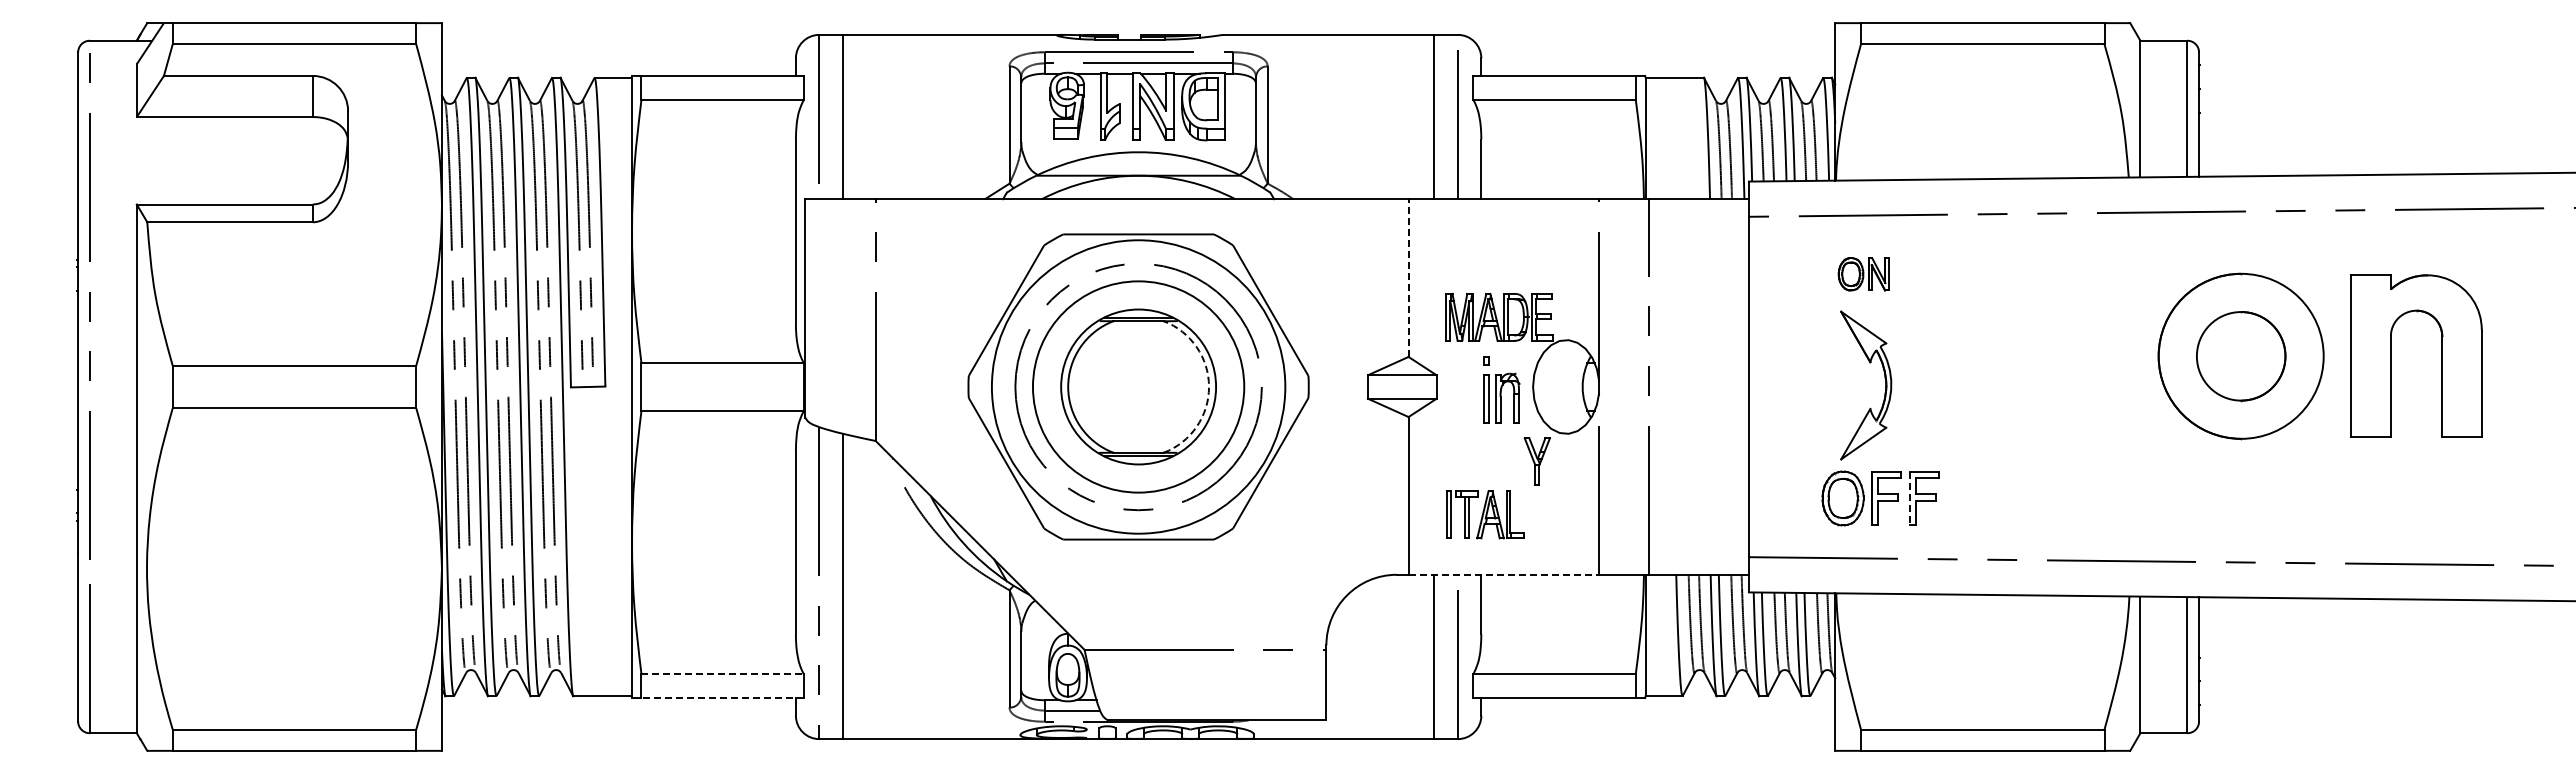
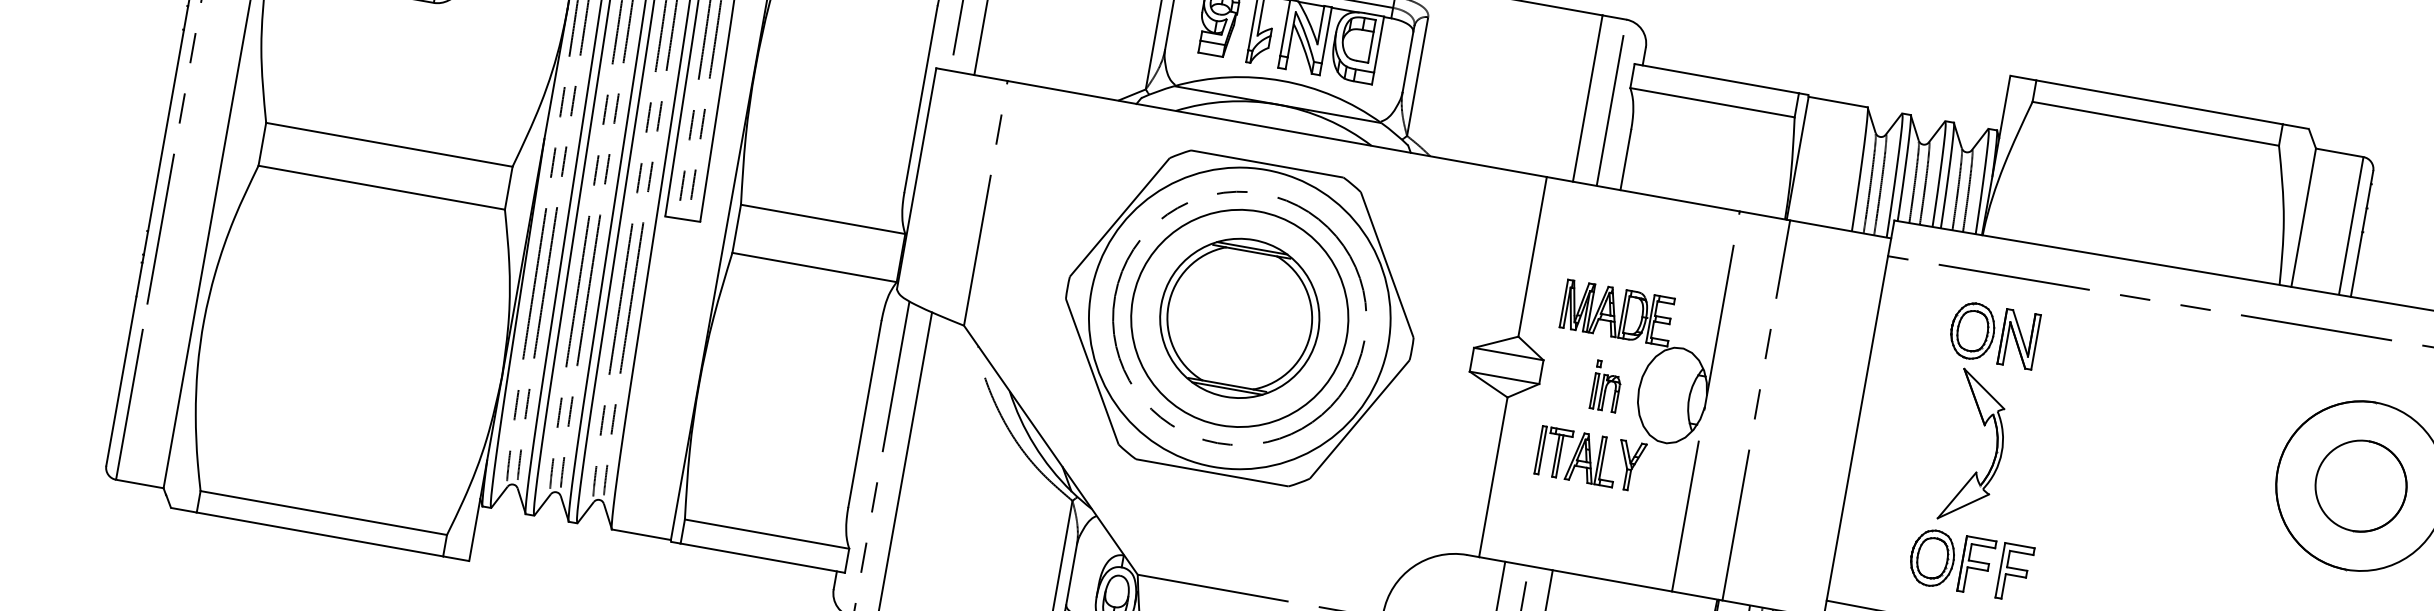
part: (1863, 274) -> (1993, 335), size x1.67
line: (1408, 278) -> (1532, 257), dashed -> solid
arc: (1209, 387) -> (1311, 331), dashed -> solid
part: (1501, 389) -> (1606, 386), size x0.71
line: (1910, 498) -> (2000, 570), dashed -> solid
part: (1485, 514) -> (1577, 456), moved
line: (1504, 574) -> (1576, 574), dashed -> solid
line: (723, 674) -> (767, 534), dashed -> solid
line: (722, 698) -> (762, 558), dashed -> solid

